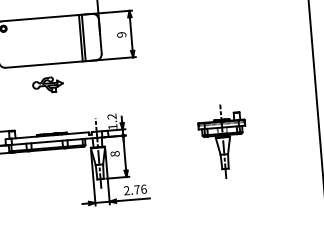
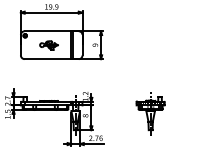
part: (47, 85) -> (48, 45), moved

